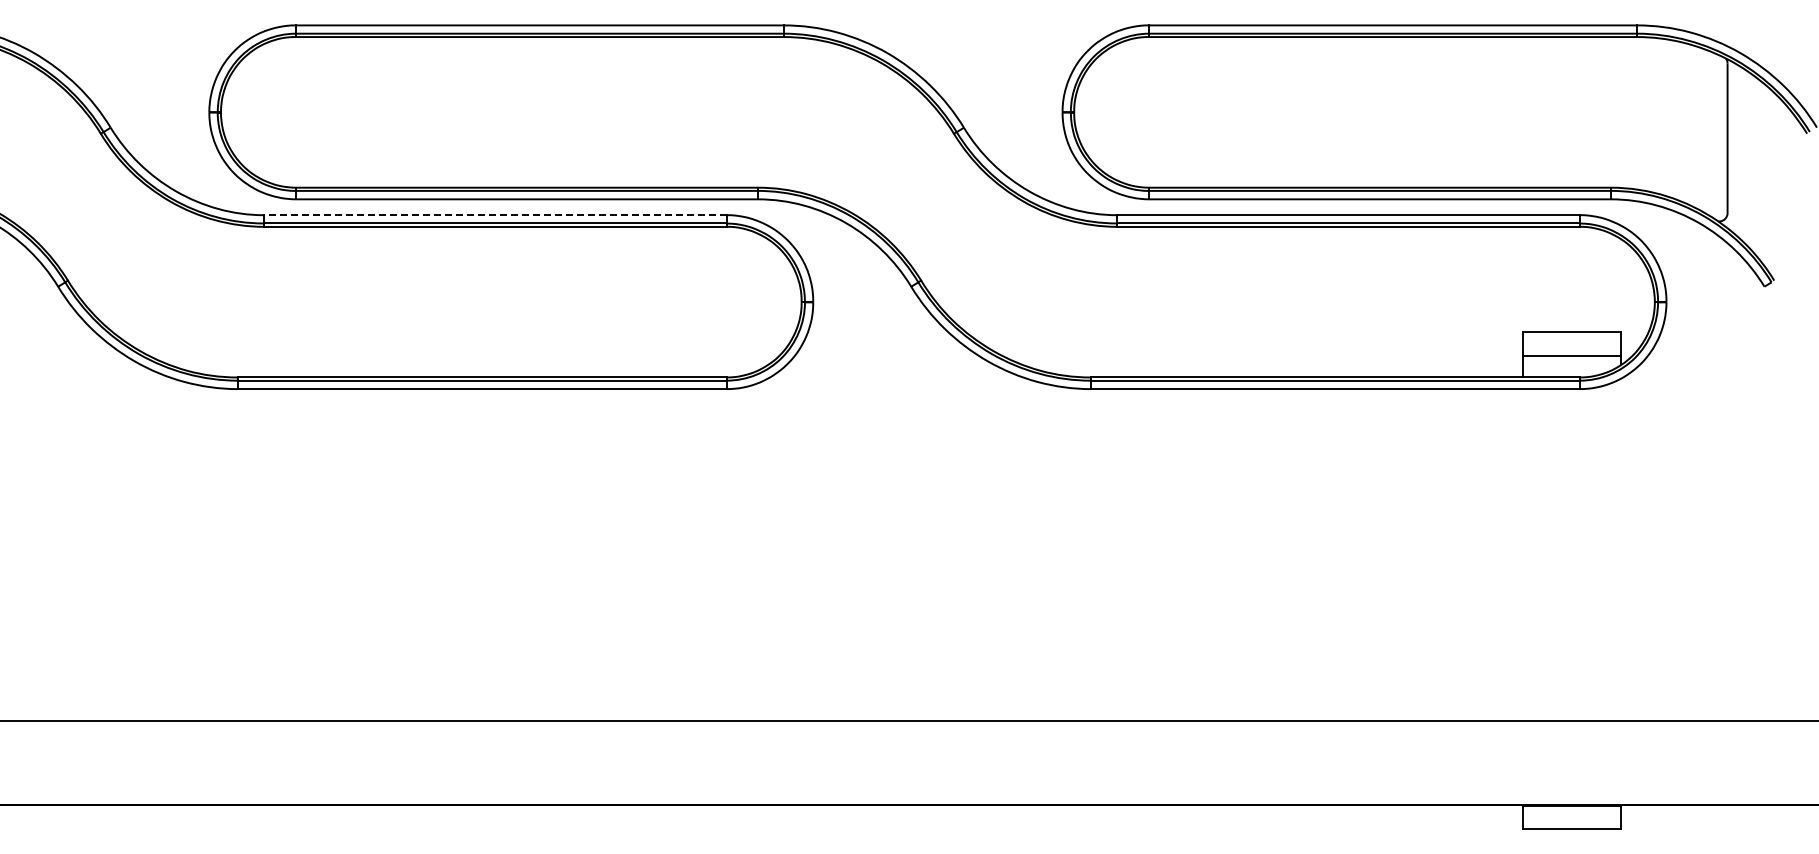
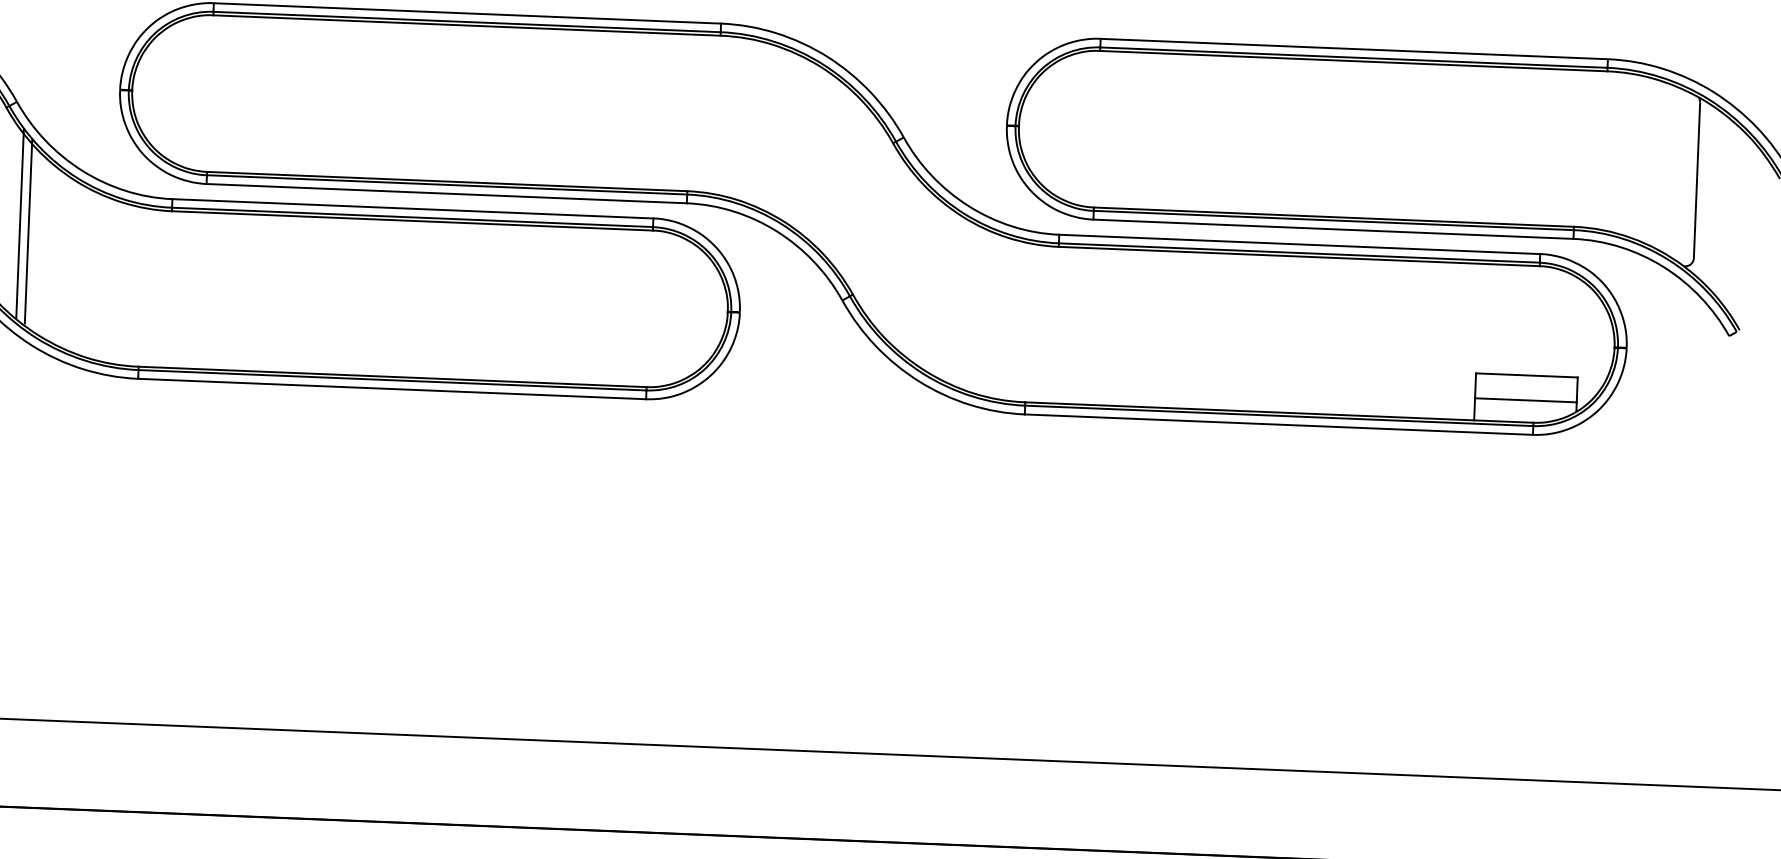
line: (494, 215) -> (412, 209), dashed -> solid
line: (118, 244) -> (20, 223), added
line: (126, 251) -> (28, 231), added

